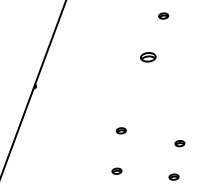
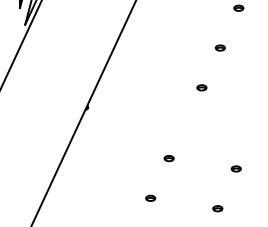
part: (147, 57) -> (201, 87), size x0.62
part: (179, 143) -> (235, 168), moved
part: (116, 170) -> (150, 197), moved

